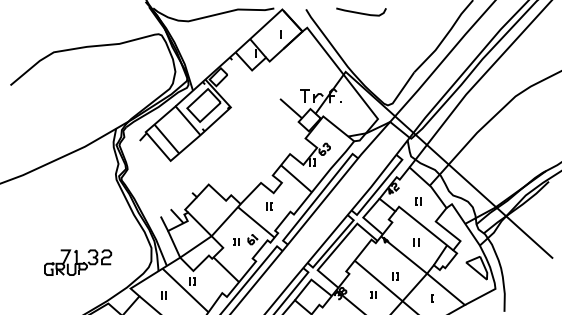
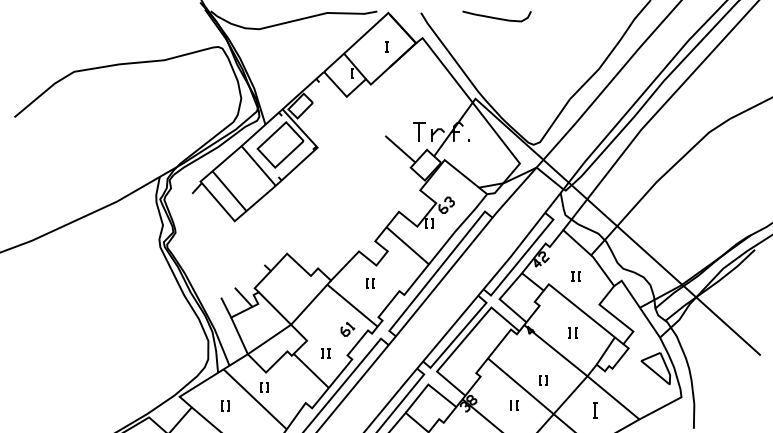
part: (236, 241) -> (325, 352), moved
part: (78, 262) -> (107, 360), removed
part: (432, 298) -> (594, 410), size x1.6

